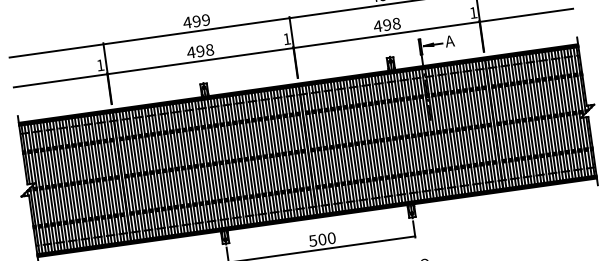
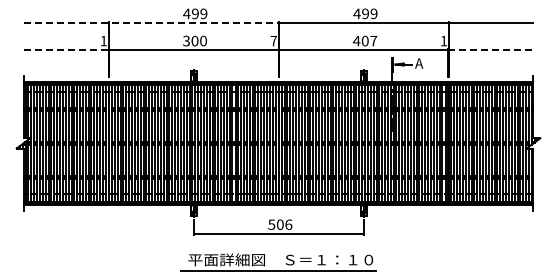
line: (525, 14) -> (490, 49), solid -> dashed
text: (391, 23) -> (369, 40), 498 -> 407
line: (149, 37) -> (151, 22), solid -> dashed
text: (286, 39) -> (273, 41), 1 -> 7
text: (199, 50) -> (194, 40), 498 -> 300
line: (60, 80) -> (66, 49), solid -> dashed
text: (331, 238) -> (288, 224), 500 -> 506

